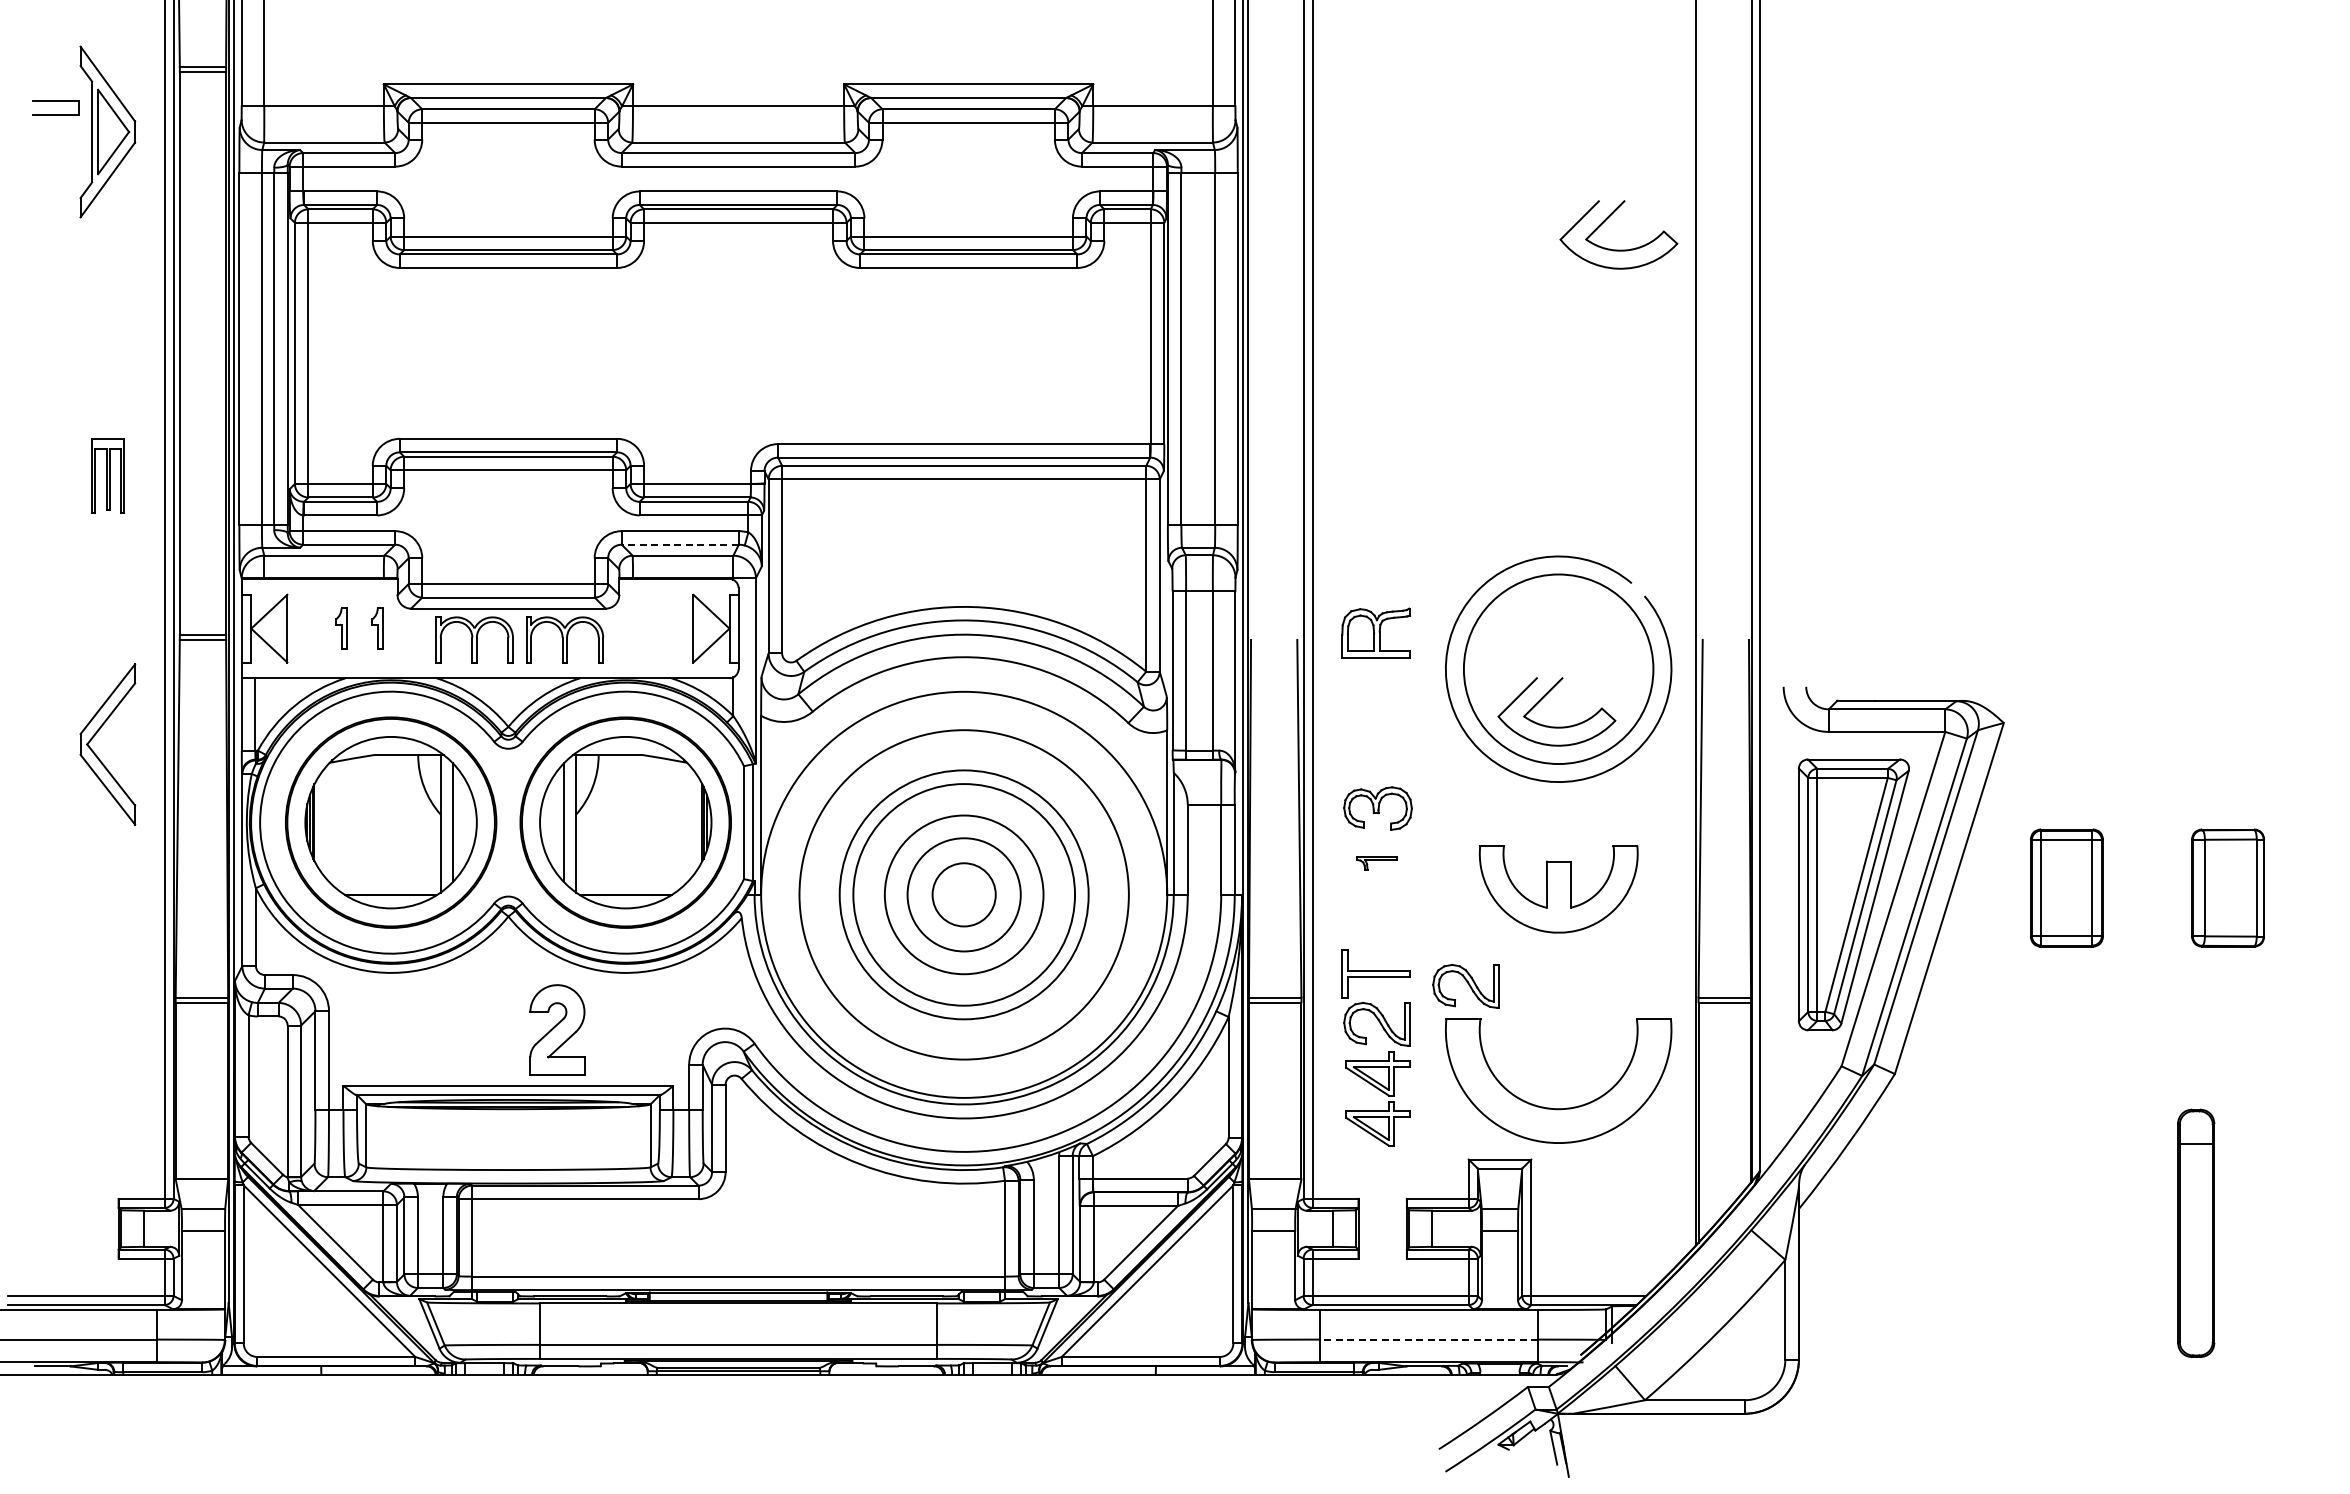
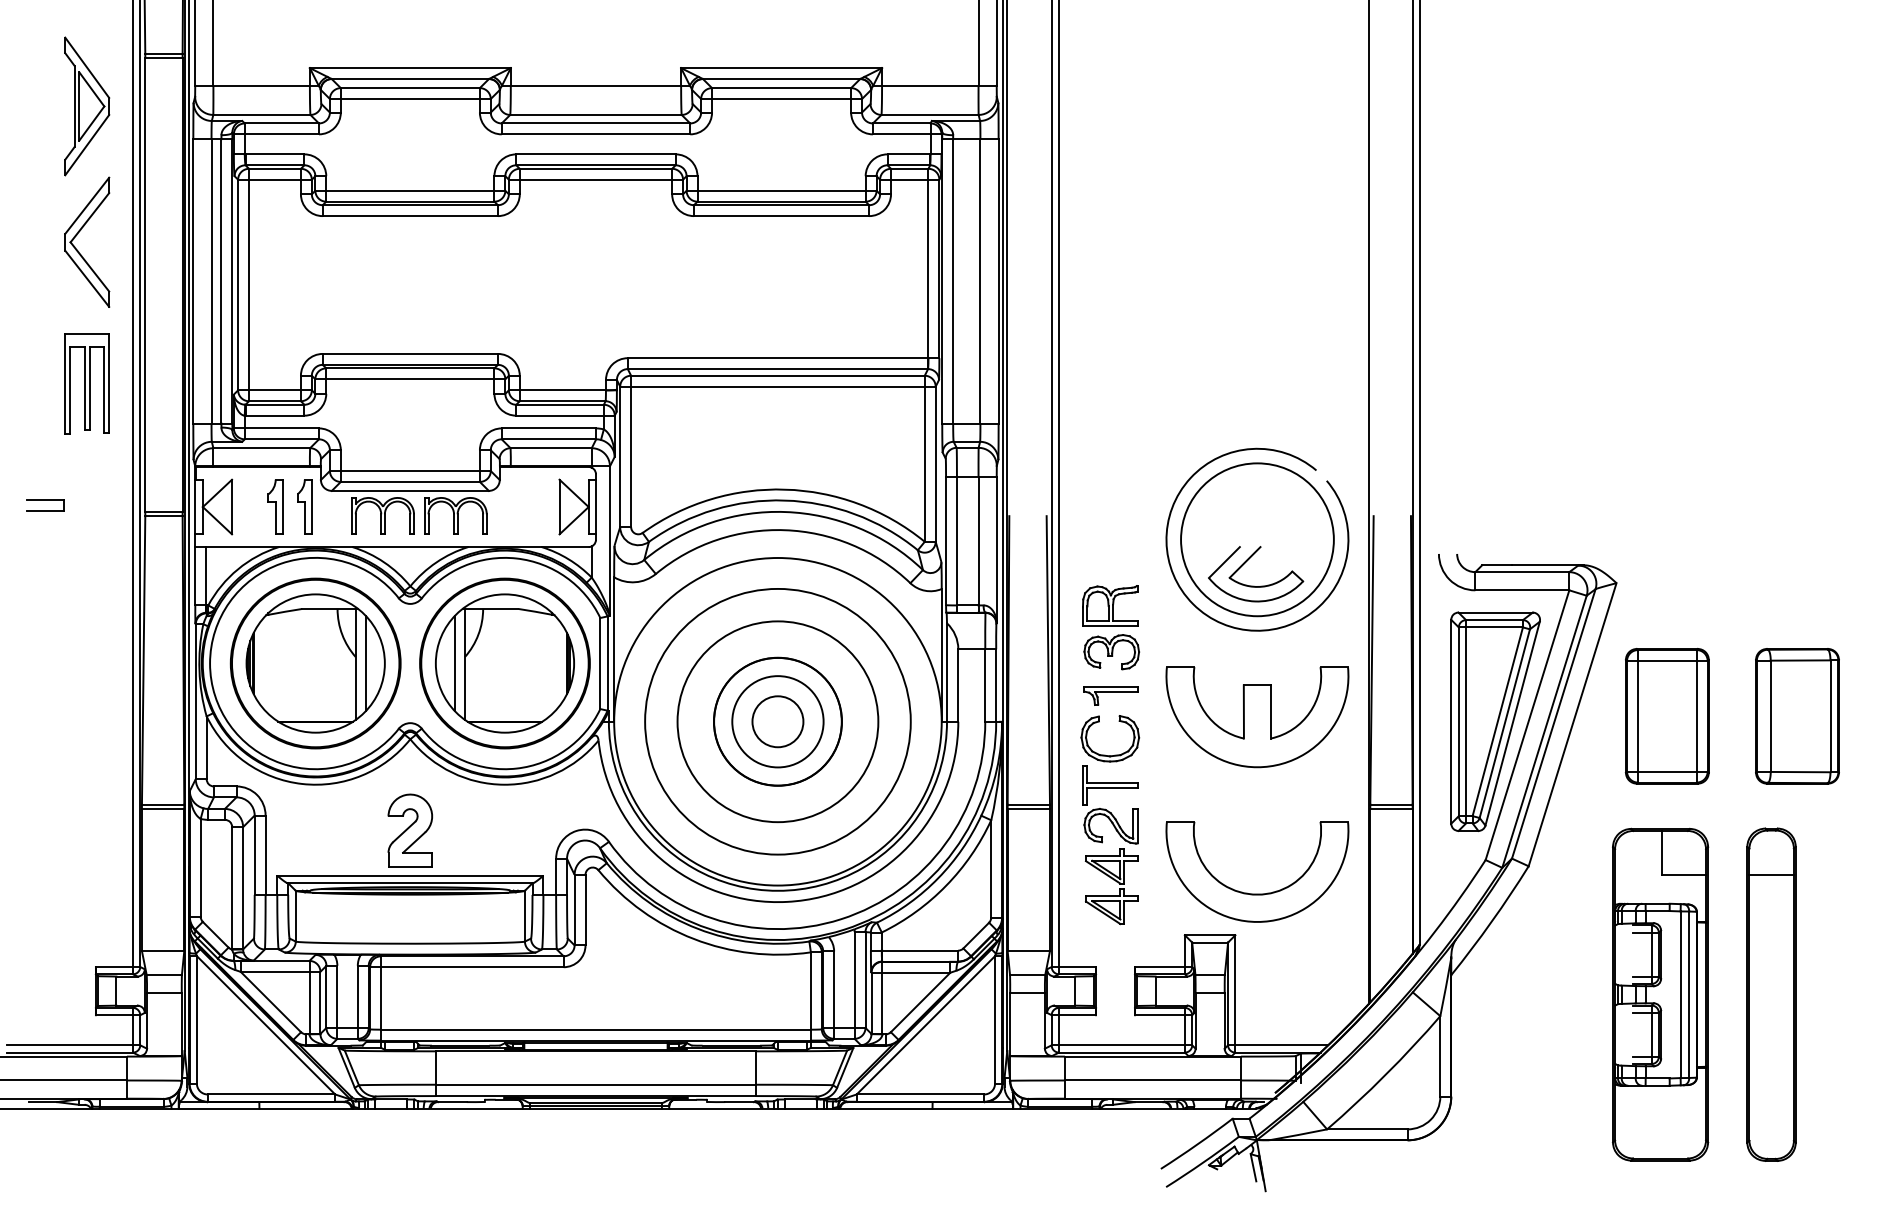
part: (55, 107) -> (45, 505), moved
part: (1618, 249) -> (1305, 201), removed
part: (107, 475) -> (86, 383), size x1.67
line: (680, 544) -> (549, 439), dashed -> solid
part: (341, 628) -> (275, 506), size x1.67
part: (377, 628) -> (304, 506), size x1.67
part: (1375, 632) -> (1109, 605), moved
part: (97, 733) -> (78, 233), moved
part: (1376, 863) -> (1110, 696), size x1.67
part: (2066, 887) -> (1667, 715), size x1.43
part: (2227, 887) -> (1796, 715), size x1.43
part: (1558, 889) -> (1257, 717), size x1.43
circle: (964, 894) -> (778, 721), size x0.71
part: (1375, 936) -> (1109, 755), added
part: (1465, 985) -> (1182, 794), removed
part: (557, 1029) -> (410, 830), moved
part: (2058, 1232) -> (1660, 994), added
part: (2196, 1233) -> (1771, 994), size x1.67
line: (1428, 1339) -> (1152, 1080), dashed -> solid

